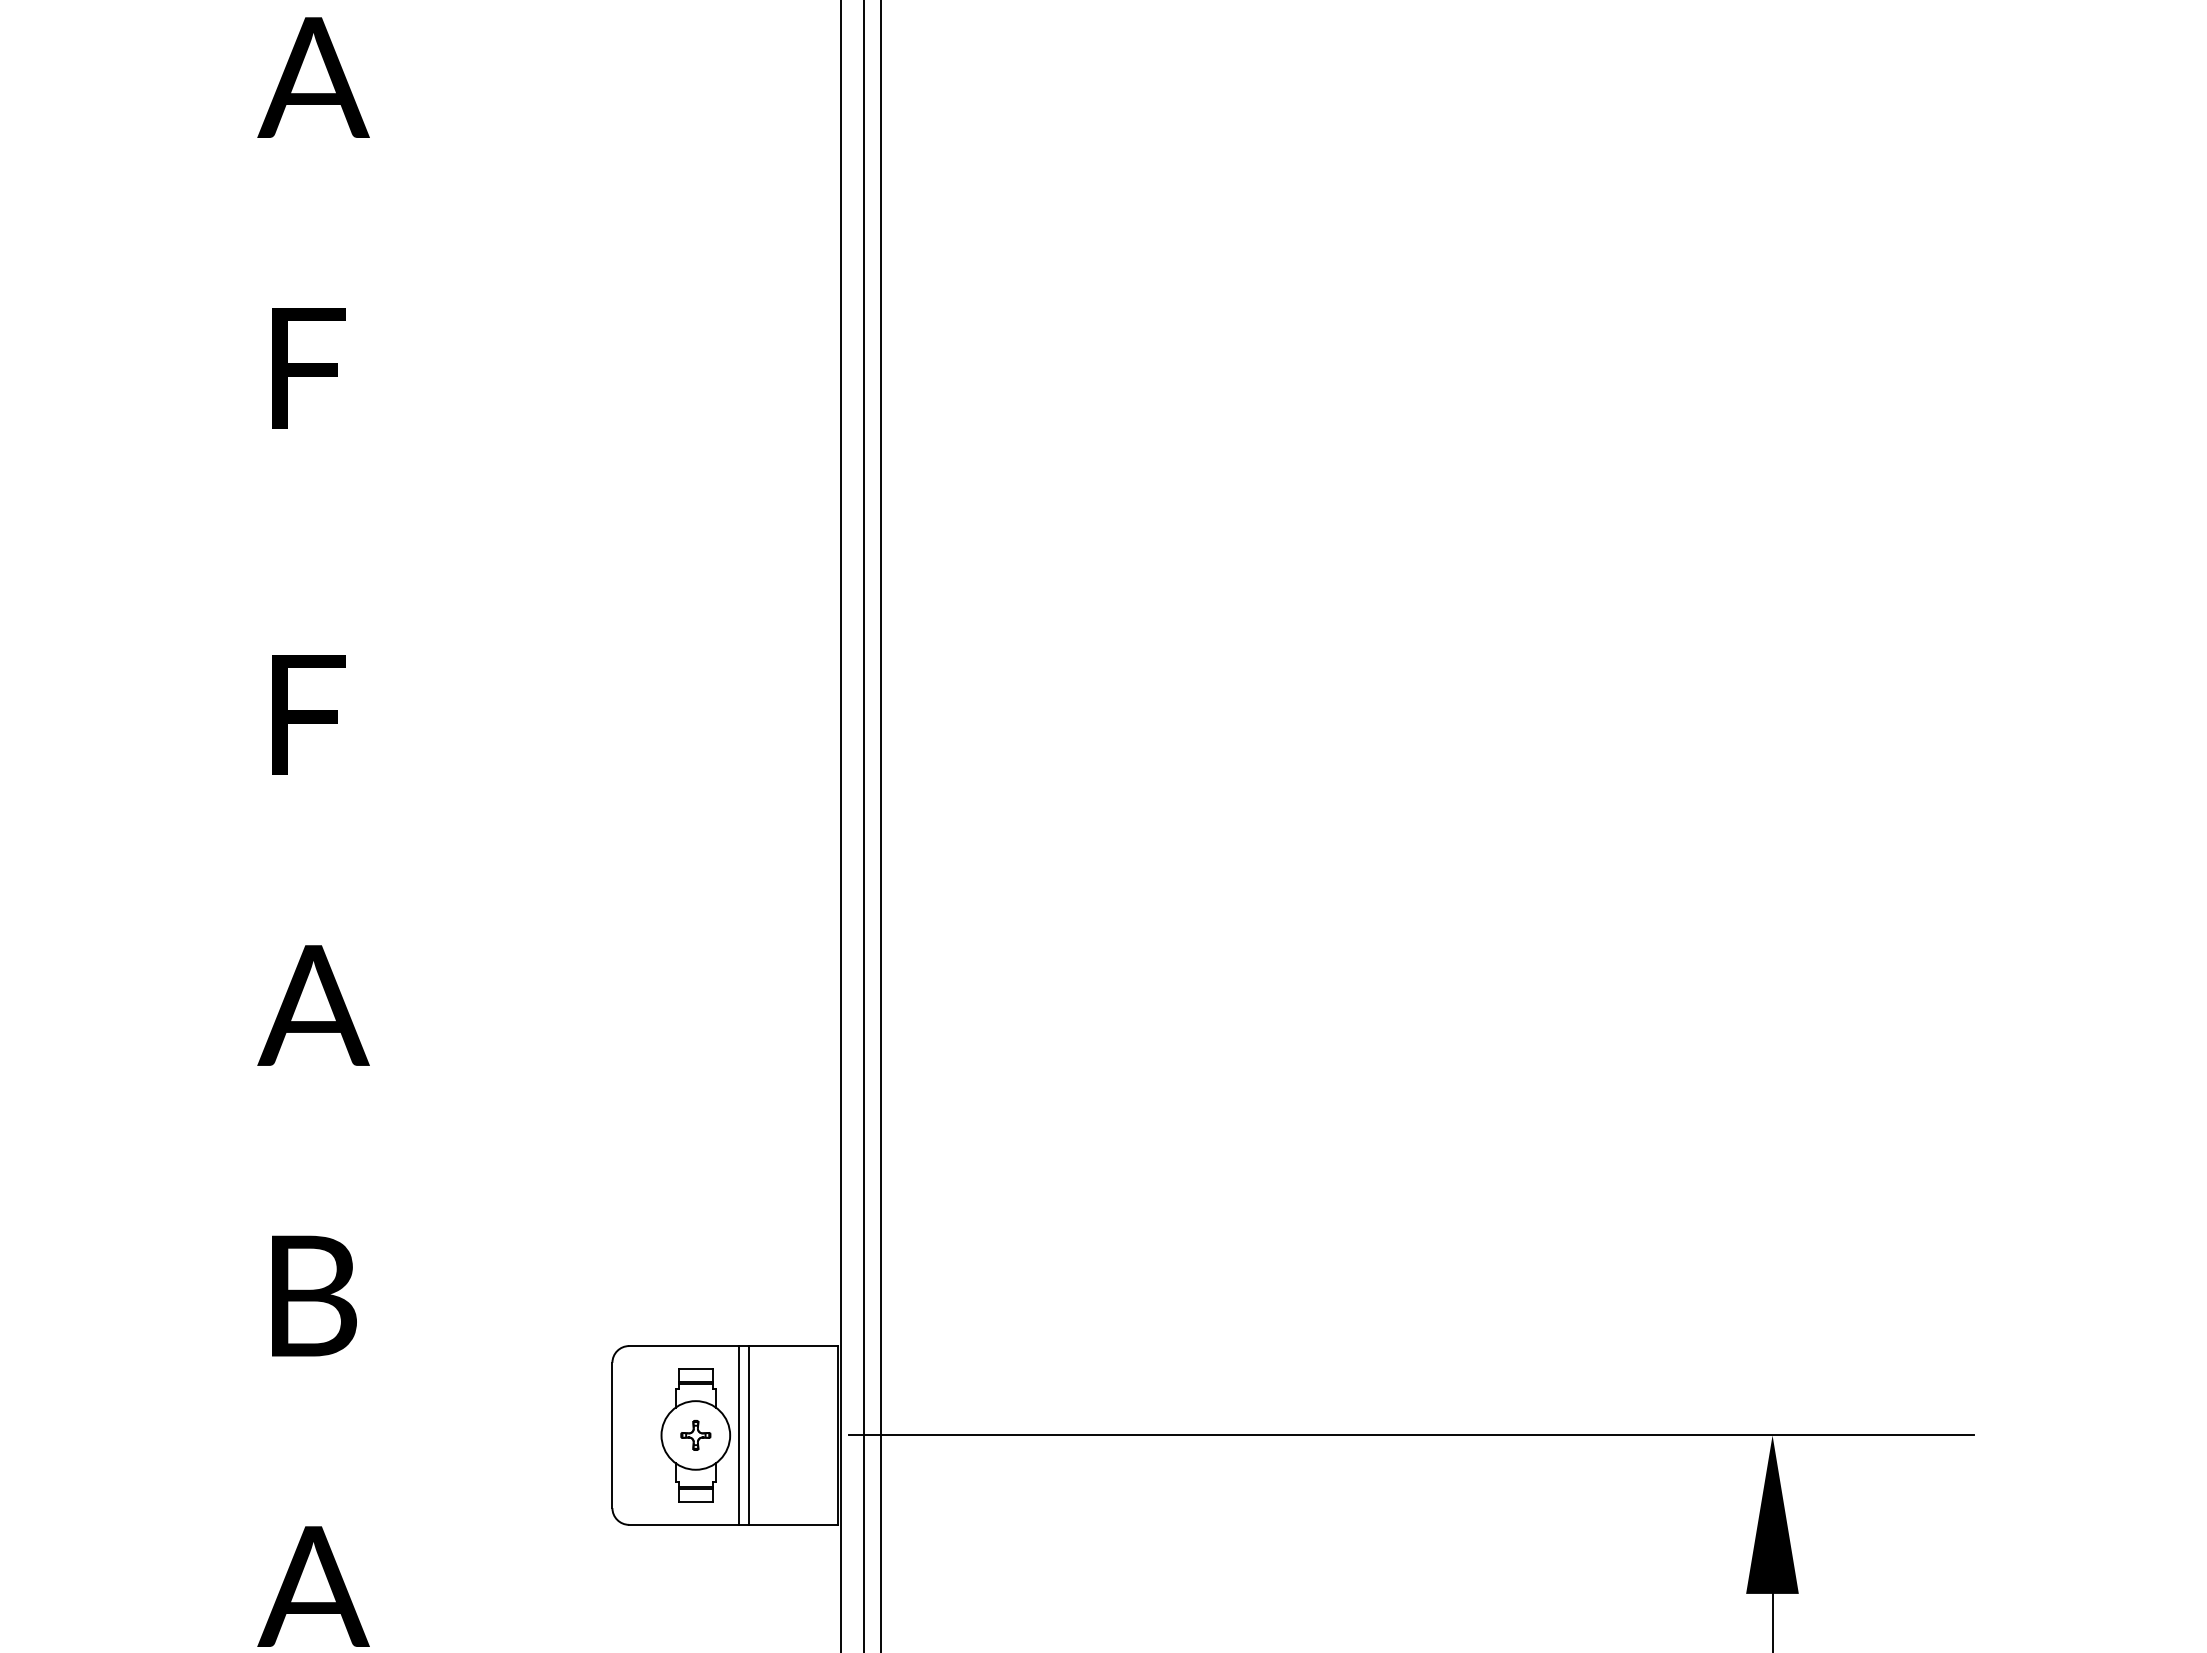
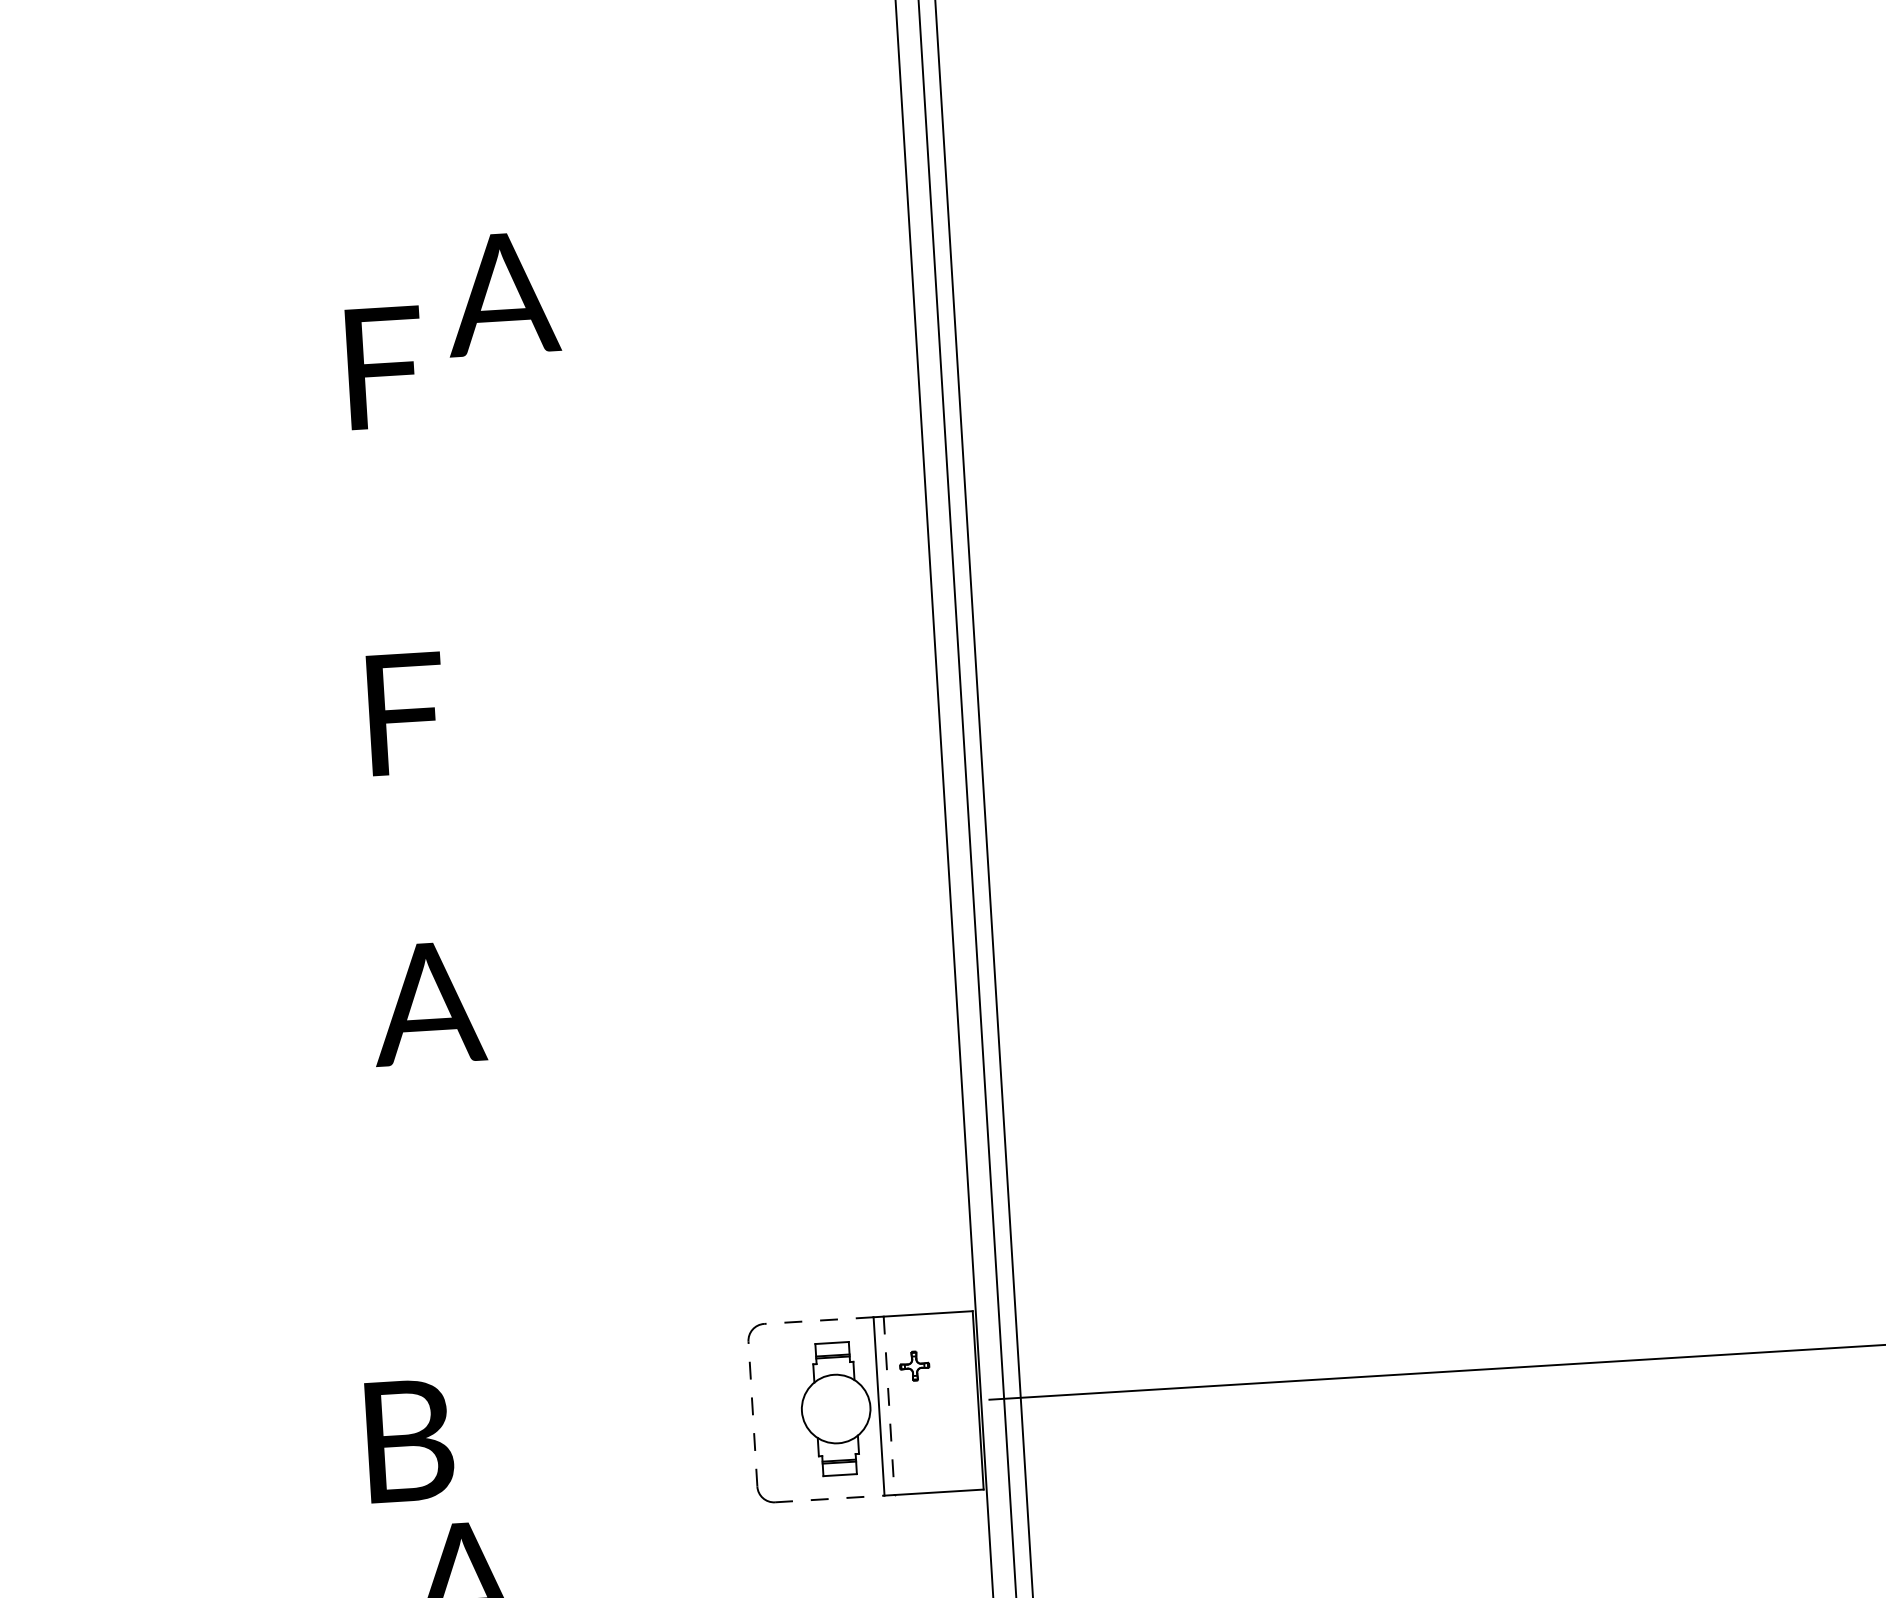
text: (313, 77) -> (502, 293), moved
text: (314, 1295) -> (410, 1440), moved
line: (684, 1346) -> (819, 1321), solid -> dashed
line: (612, 1435) -> (753, 1414), solid -> dashed
part: (695, 1435) -> (914, 1366), moved
line: (748, 1435) -> (888, 1405), solid -> dashed
line: (684, 1524) -> (830, 1498), solid -> dashed

